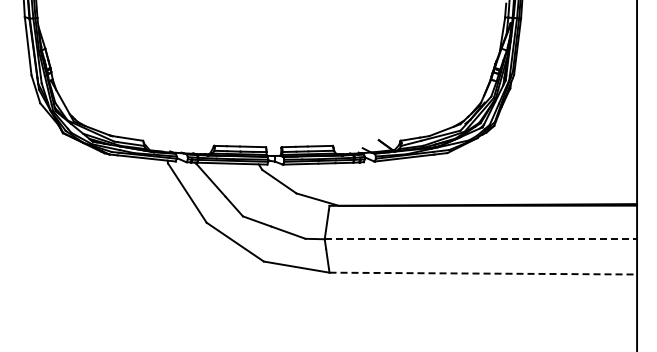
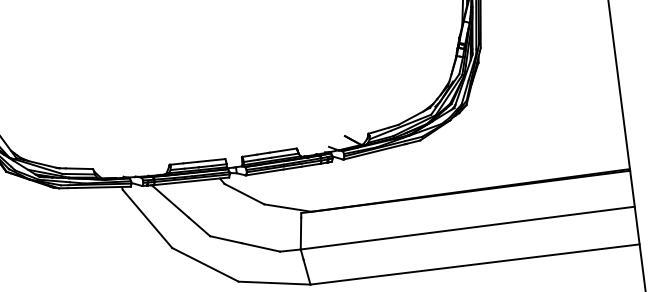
line: (481, 239) -> (468, 228), dashed -> solid
line: (483, 273) -> (475, 264), dashed -> solid

